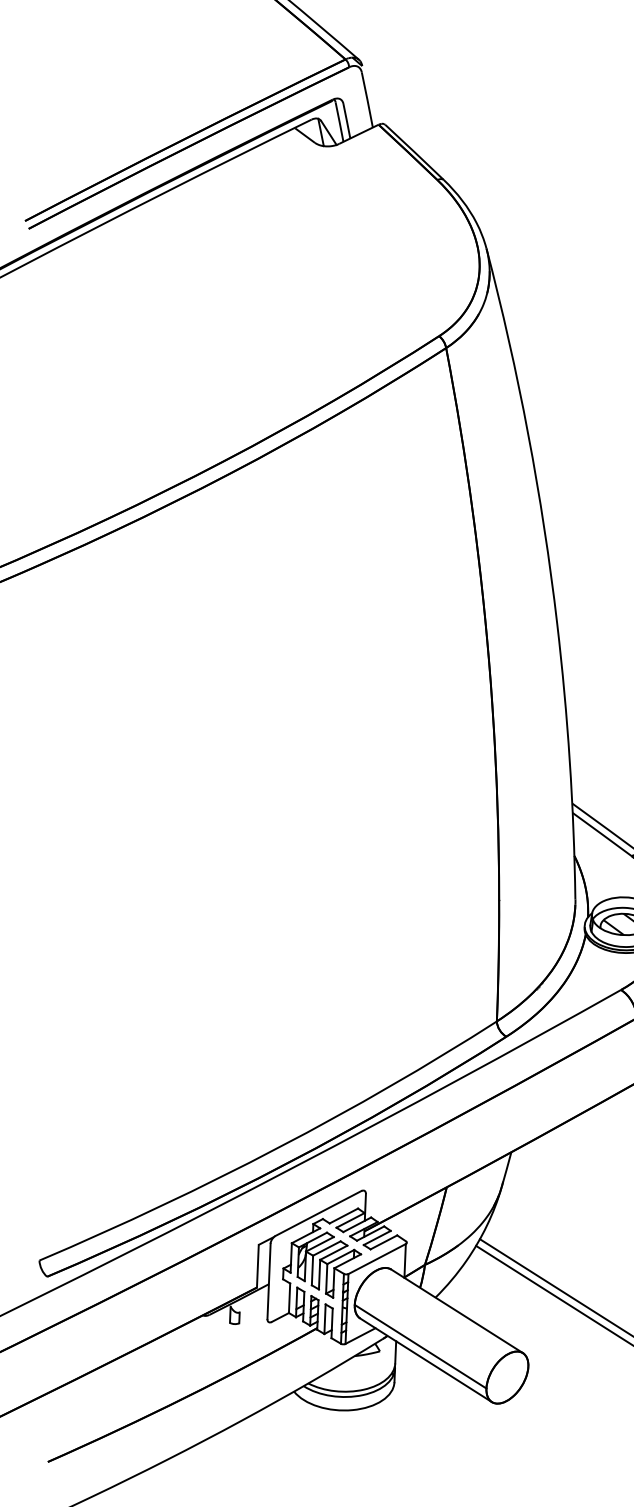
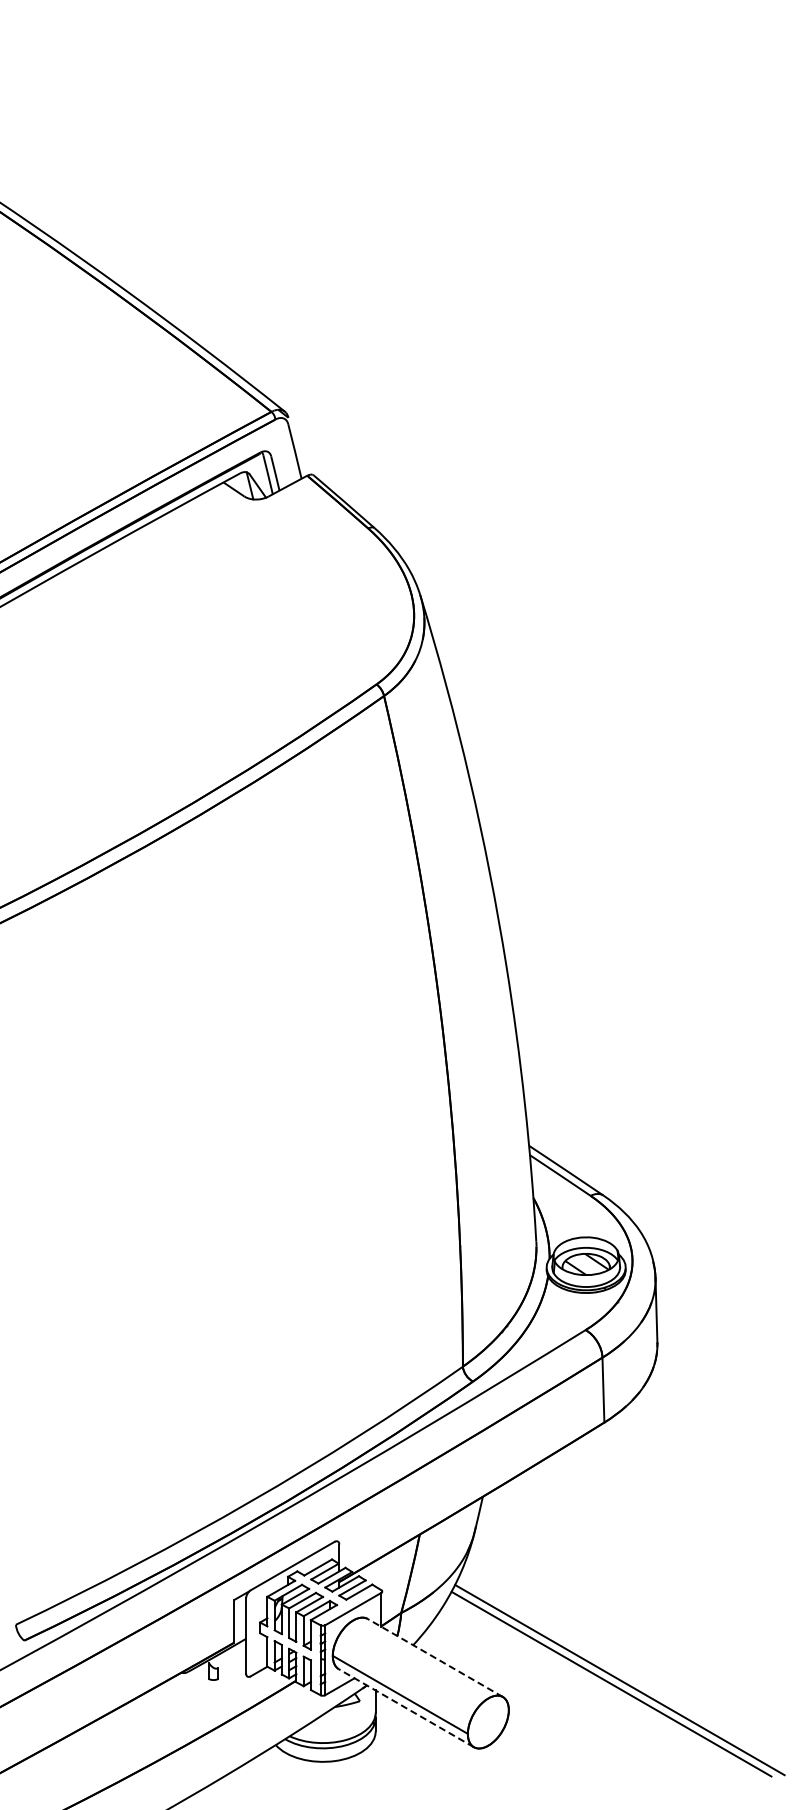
line: (457, 1310) -> (435, 1657), solid -> dashed
line: (426, 1360) -> (406, 1708), solid -> dashed

